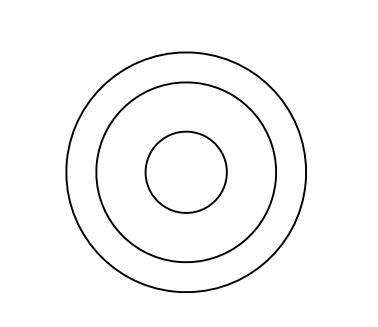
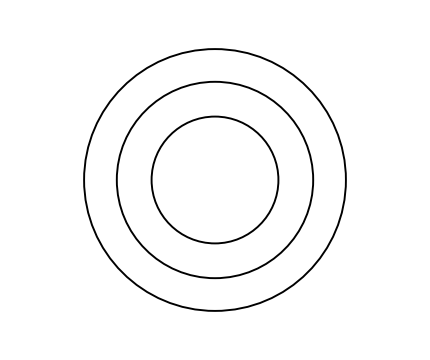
circle: (185, 171) -> (214, 179), size x1.43

